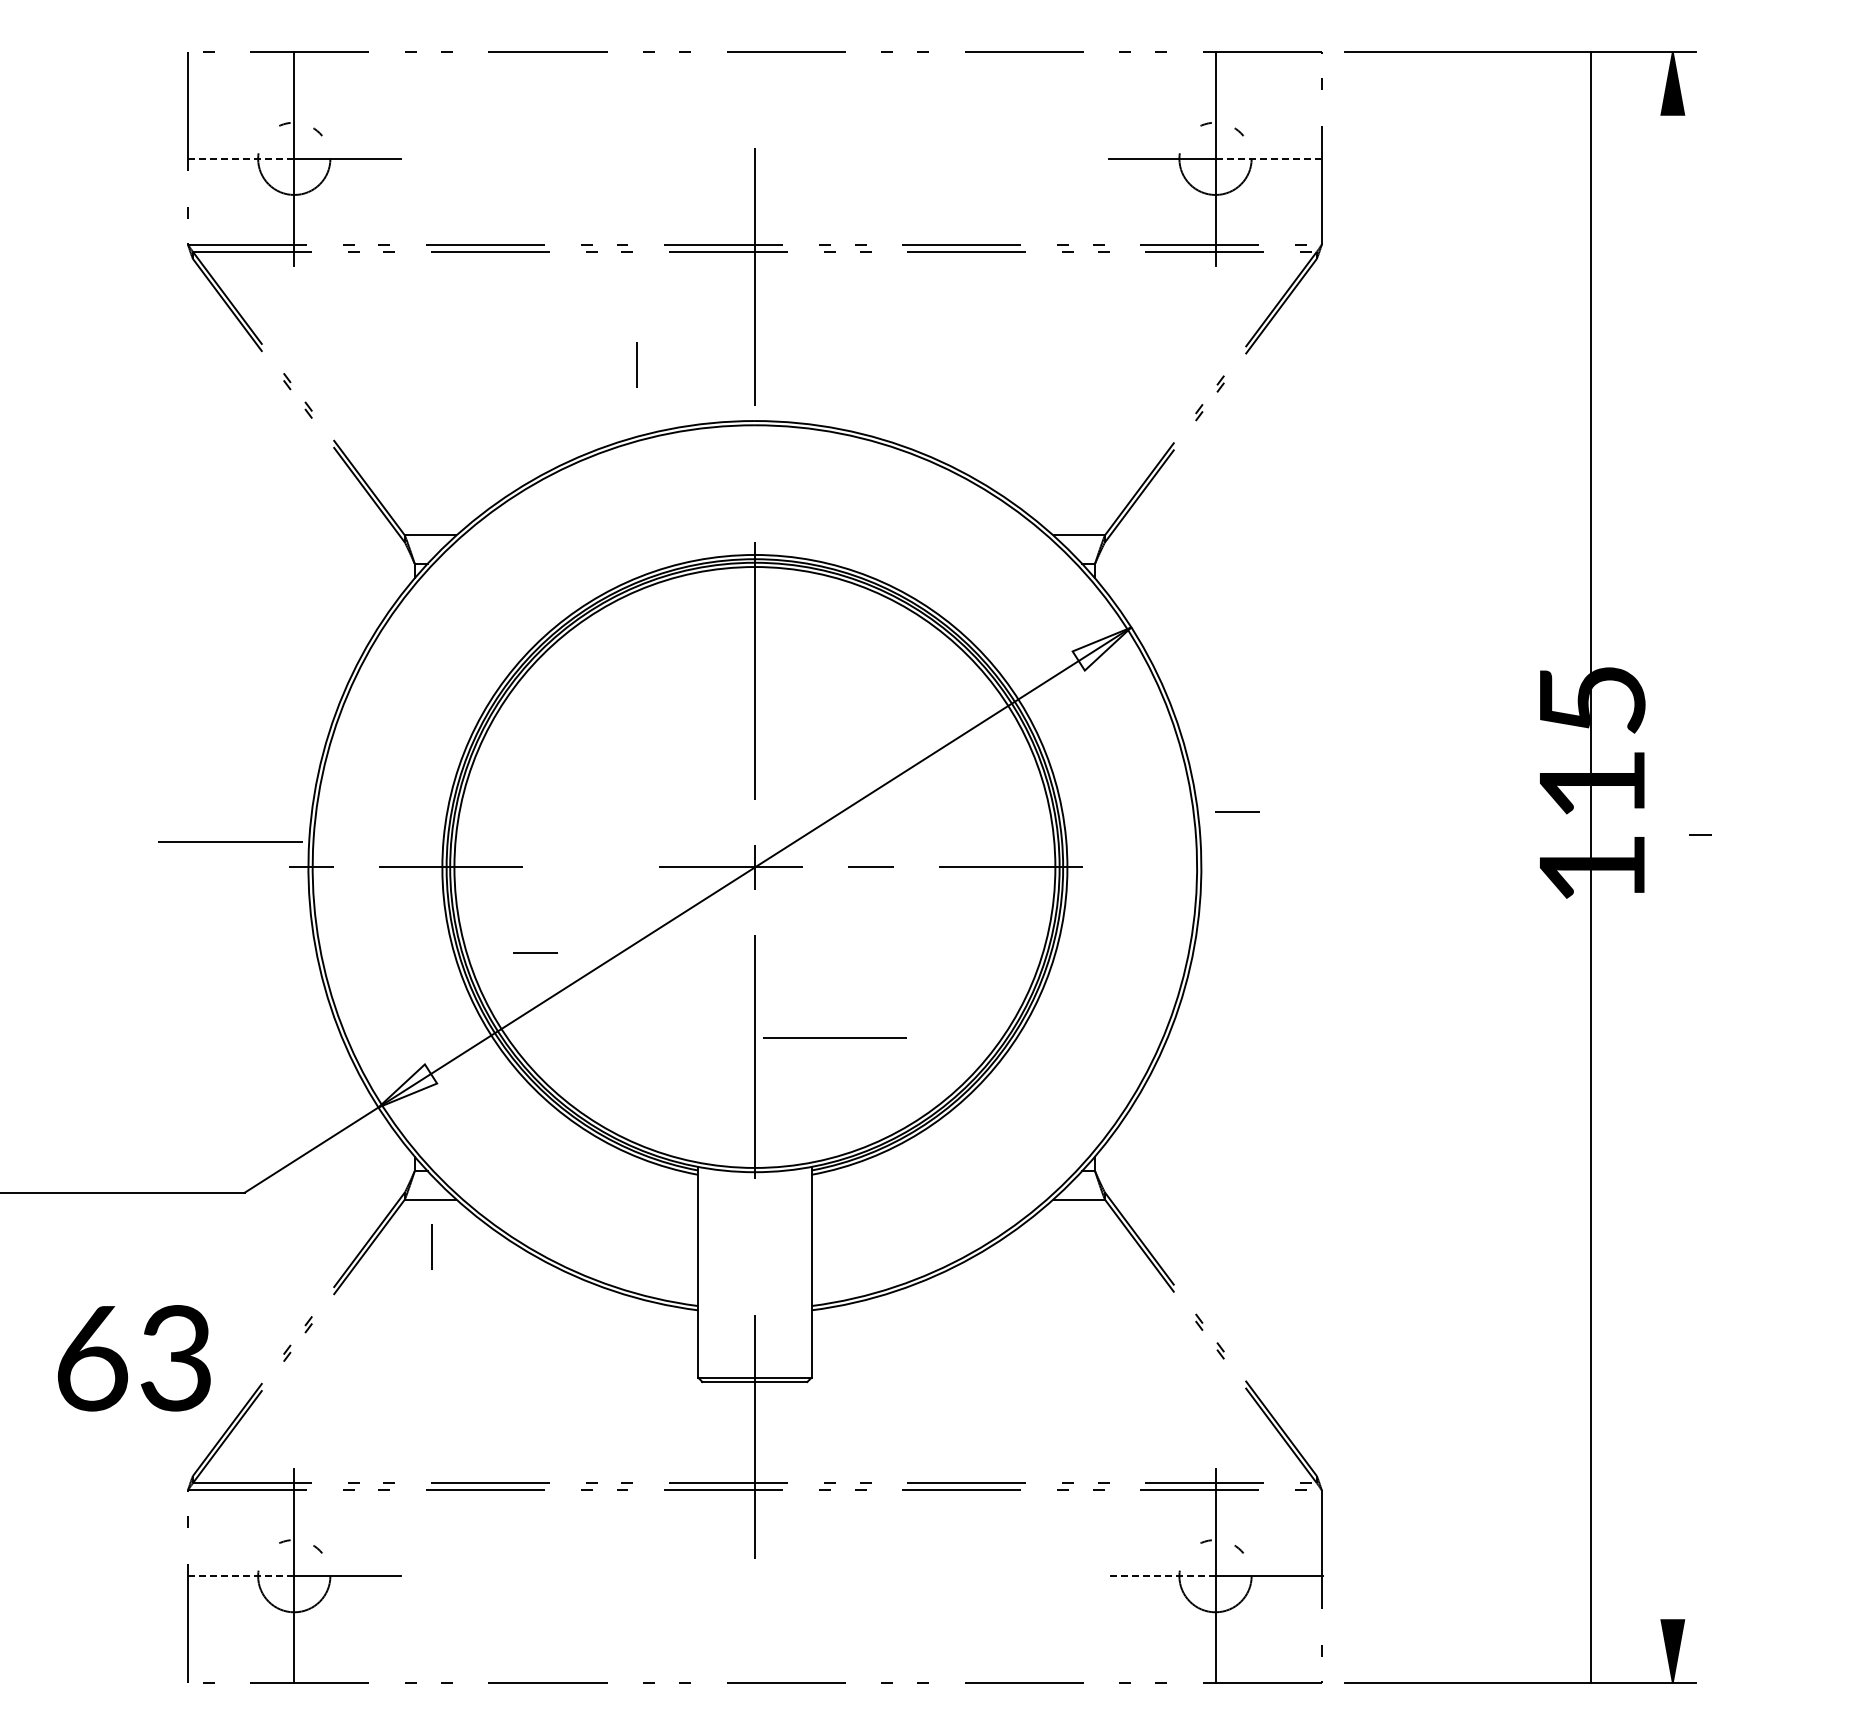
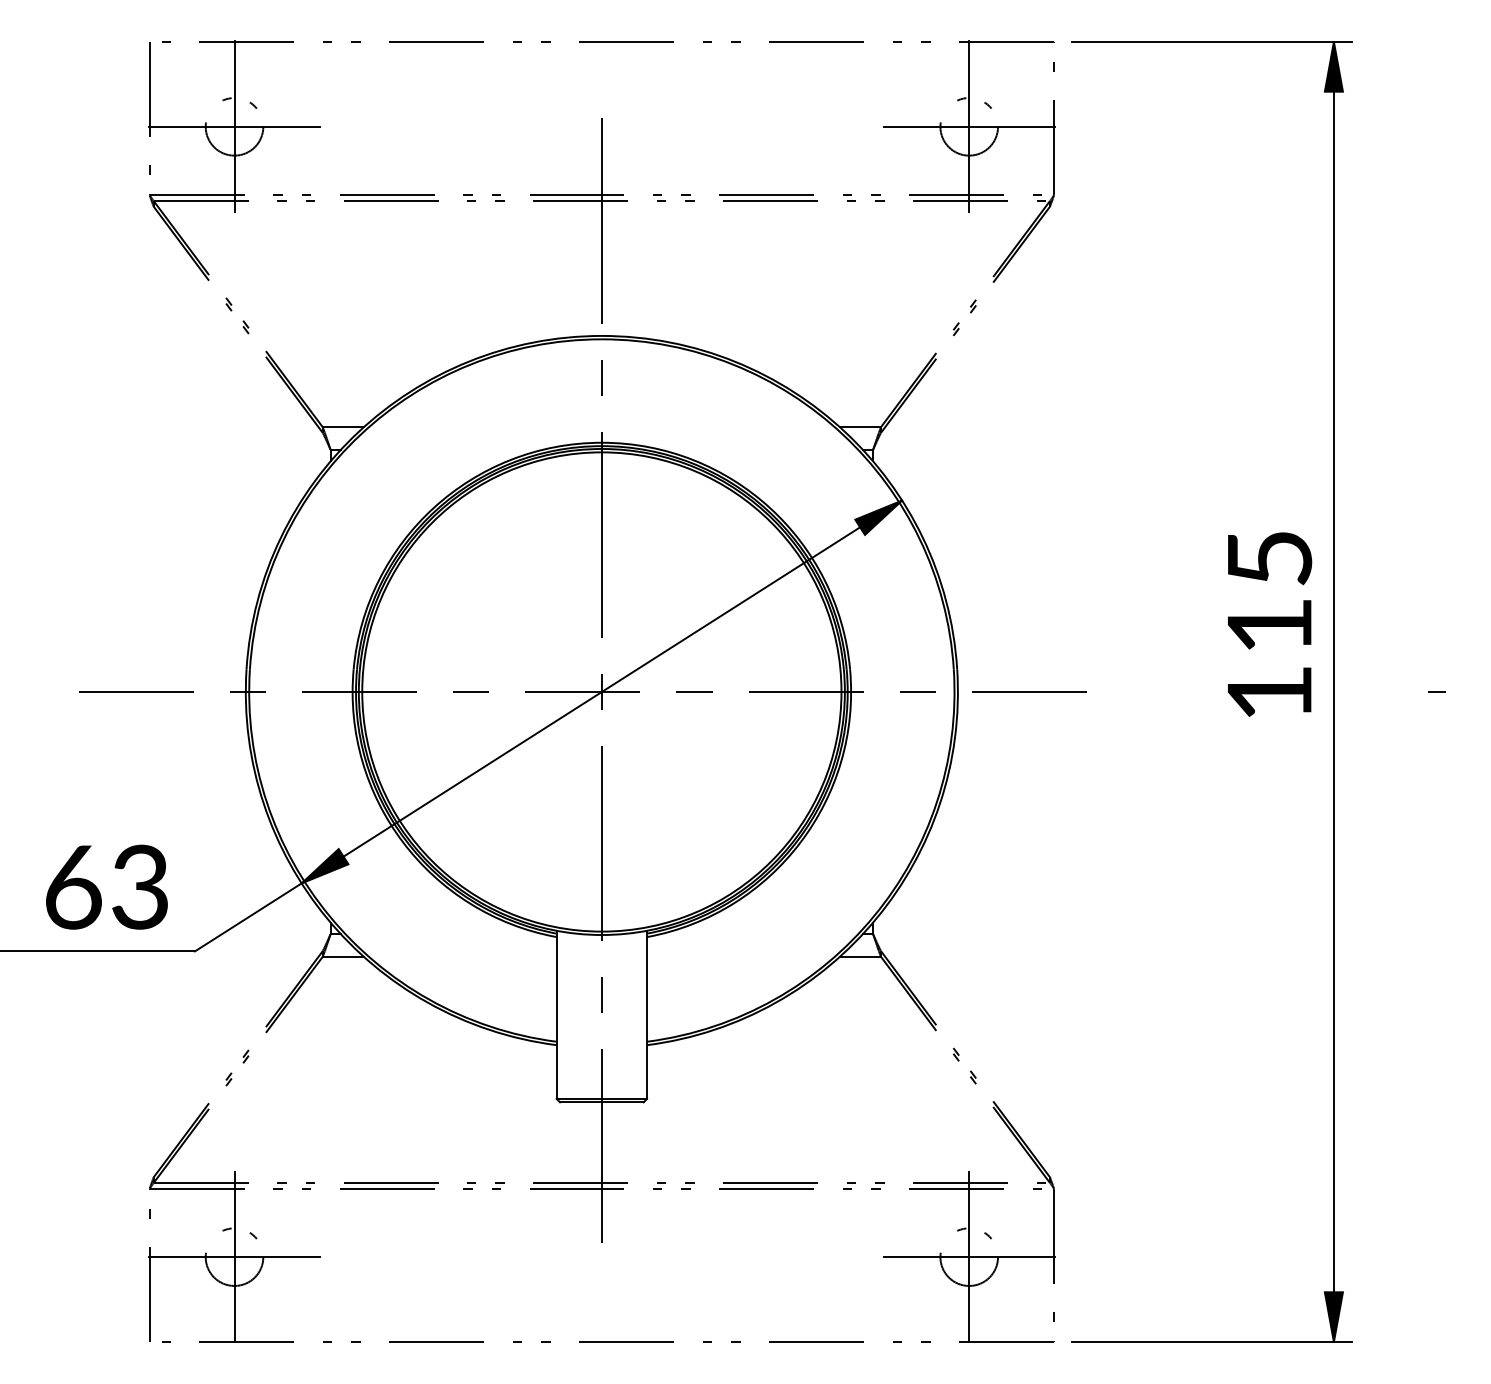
line: (240, 158) -> (191, 126), dashed -> solid
line: (1269, 158) -> (1012, 126), dashed -> solid
line: (636, 364) -> (601, 377), moved
fill: (1101, 648) -> (878, 517), added
line: (1237, 811) -> (917, 691), moved
line: (1700, 834) -> (1437, 691), moved
line: (230, 841) -> (136, 691), moved
line: (1590, 867) -> (1333, 692), moved
line: (535, 952) -> (471, 691), moved
line: (834, 1037) -> (1029, 691), moved
fill: (407, 1085) -> (324, 865), added
line: (431, 1246) -> (601, 994), moved
text: (134, 1358) -> (107, 887), moved
line: (240, 1576) -> (191, 1257), dashed -> solid
line: (1162, 1576) -> (926, 1257), dashed -> solid

